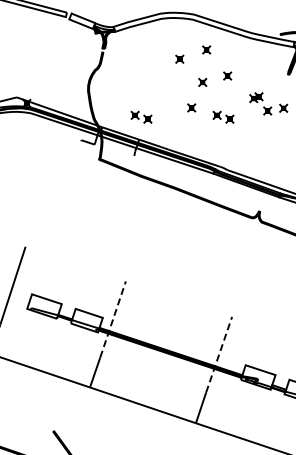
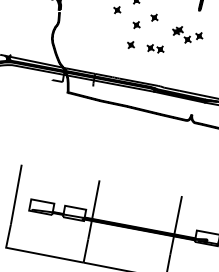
part: (141, 116) -> (94, 56), removed
line: (113, 318) -> (94, 209), dashed -> solid
line: (219, 354) -> (176, 225), dashed -> solid

